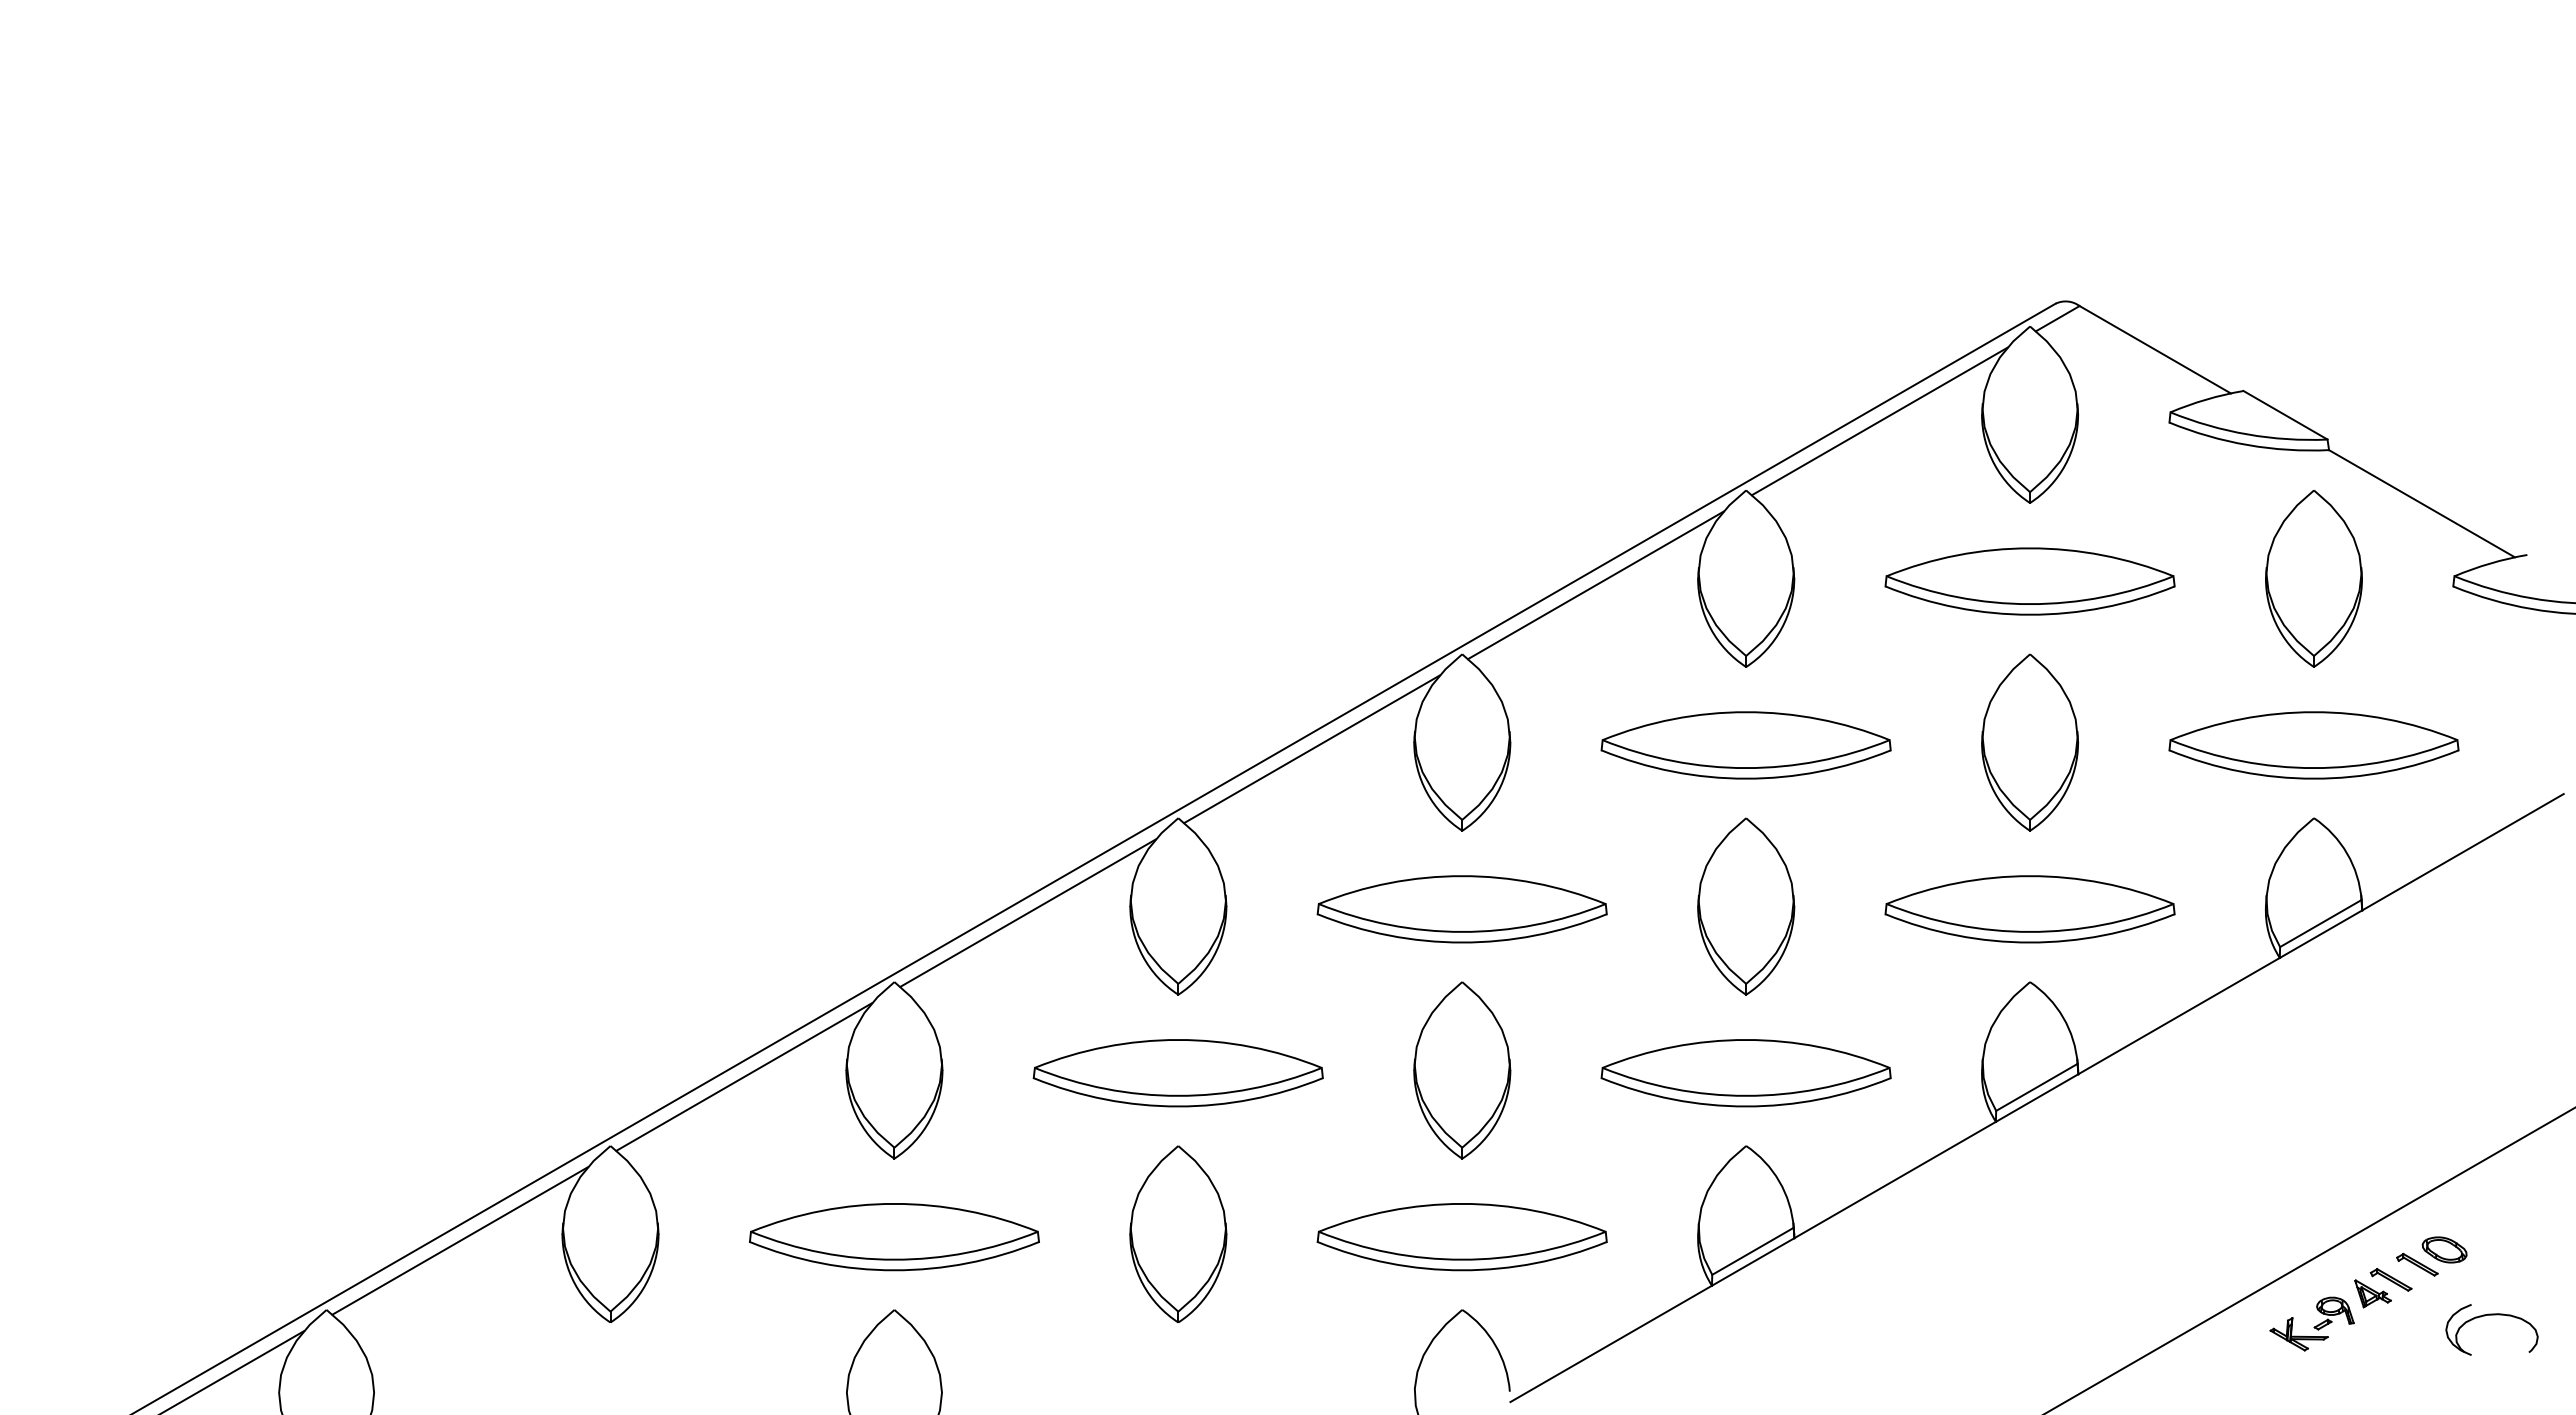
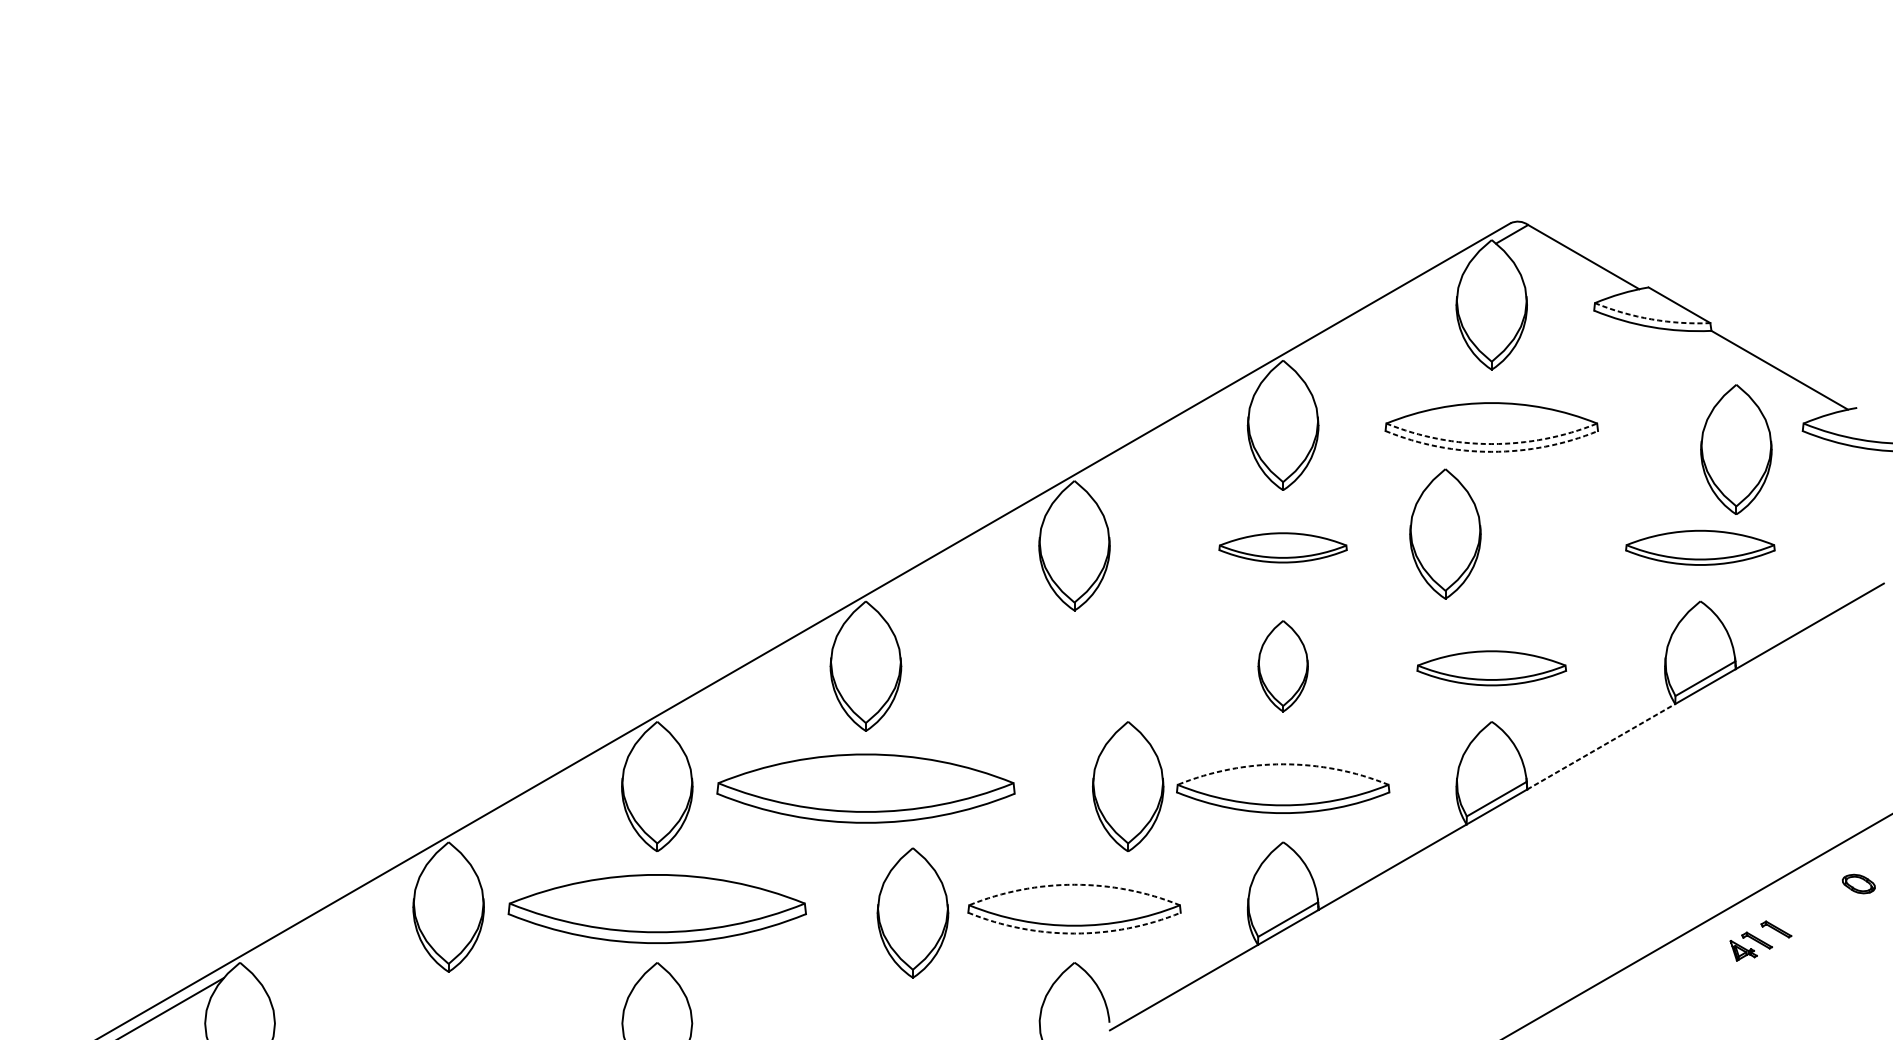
line: (1879, 421) -> (1381, 309), removed
arc: (2247, 434) -> (1651, 319), solid -> dashed
part: (2313, 578) -> (1736, 449), moved
line: (1595, 585) -> (1172, 430), removed
arc: (2030, 604) -> (1492, 444), solid -> dashed
arc: (2030, 614) -> (1492, 451), solid -> dashed
part: (2030, 742) -> (1445, 533), moved
part: (1745, 745) -> (1282, 547), size x0.6
part: (2313, 745) -> (1700, 547), size x0.7
line: (1311, 749) -> (963, 550), removed
part: (1746, 906) -> (1283, 666), size x0.7
part: (1461, 909) -> (1073, 668), removed
part: (2029, 909) -> (1491, 668), size x0.7
line: (1027, 912) -> (755, 670), removed
line: (2179, 1015) -> (1601, 746), solid -> dashed
arc: (1746, 1039) -> (1283, 763), solid -> dashed
part: (1462, 1070) -> (1128, 786), moved
part: (1177, 1073) -> (865, 788), size x1.4
line: (743, 1076) -> (546, 791), removed
arc: (1462, 1203) -> (1074, 884), solid -> dashed
part: (1178, 1233) -> (913, 912), moved
part: (894, 1237) -> (657, 909), size x1.4
line: (460, 1240) -> (338, 911), removed
part: (2444, 1249) -> (1858, 883), moved
arc: (1462, 1270) -> (1074, 933), solid -> dashed
part: (2491, 1315) -> (1830, 966), removed
part: (2311, 1323) -> (1698, 972), removed

